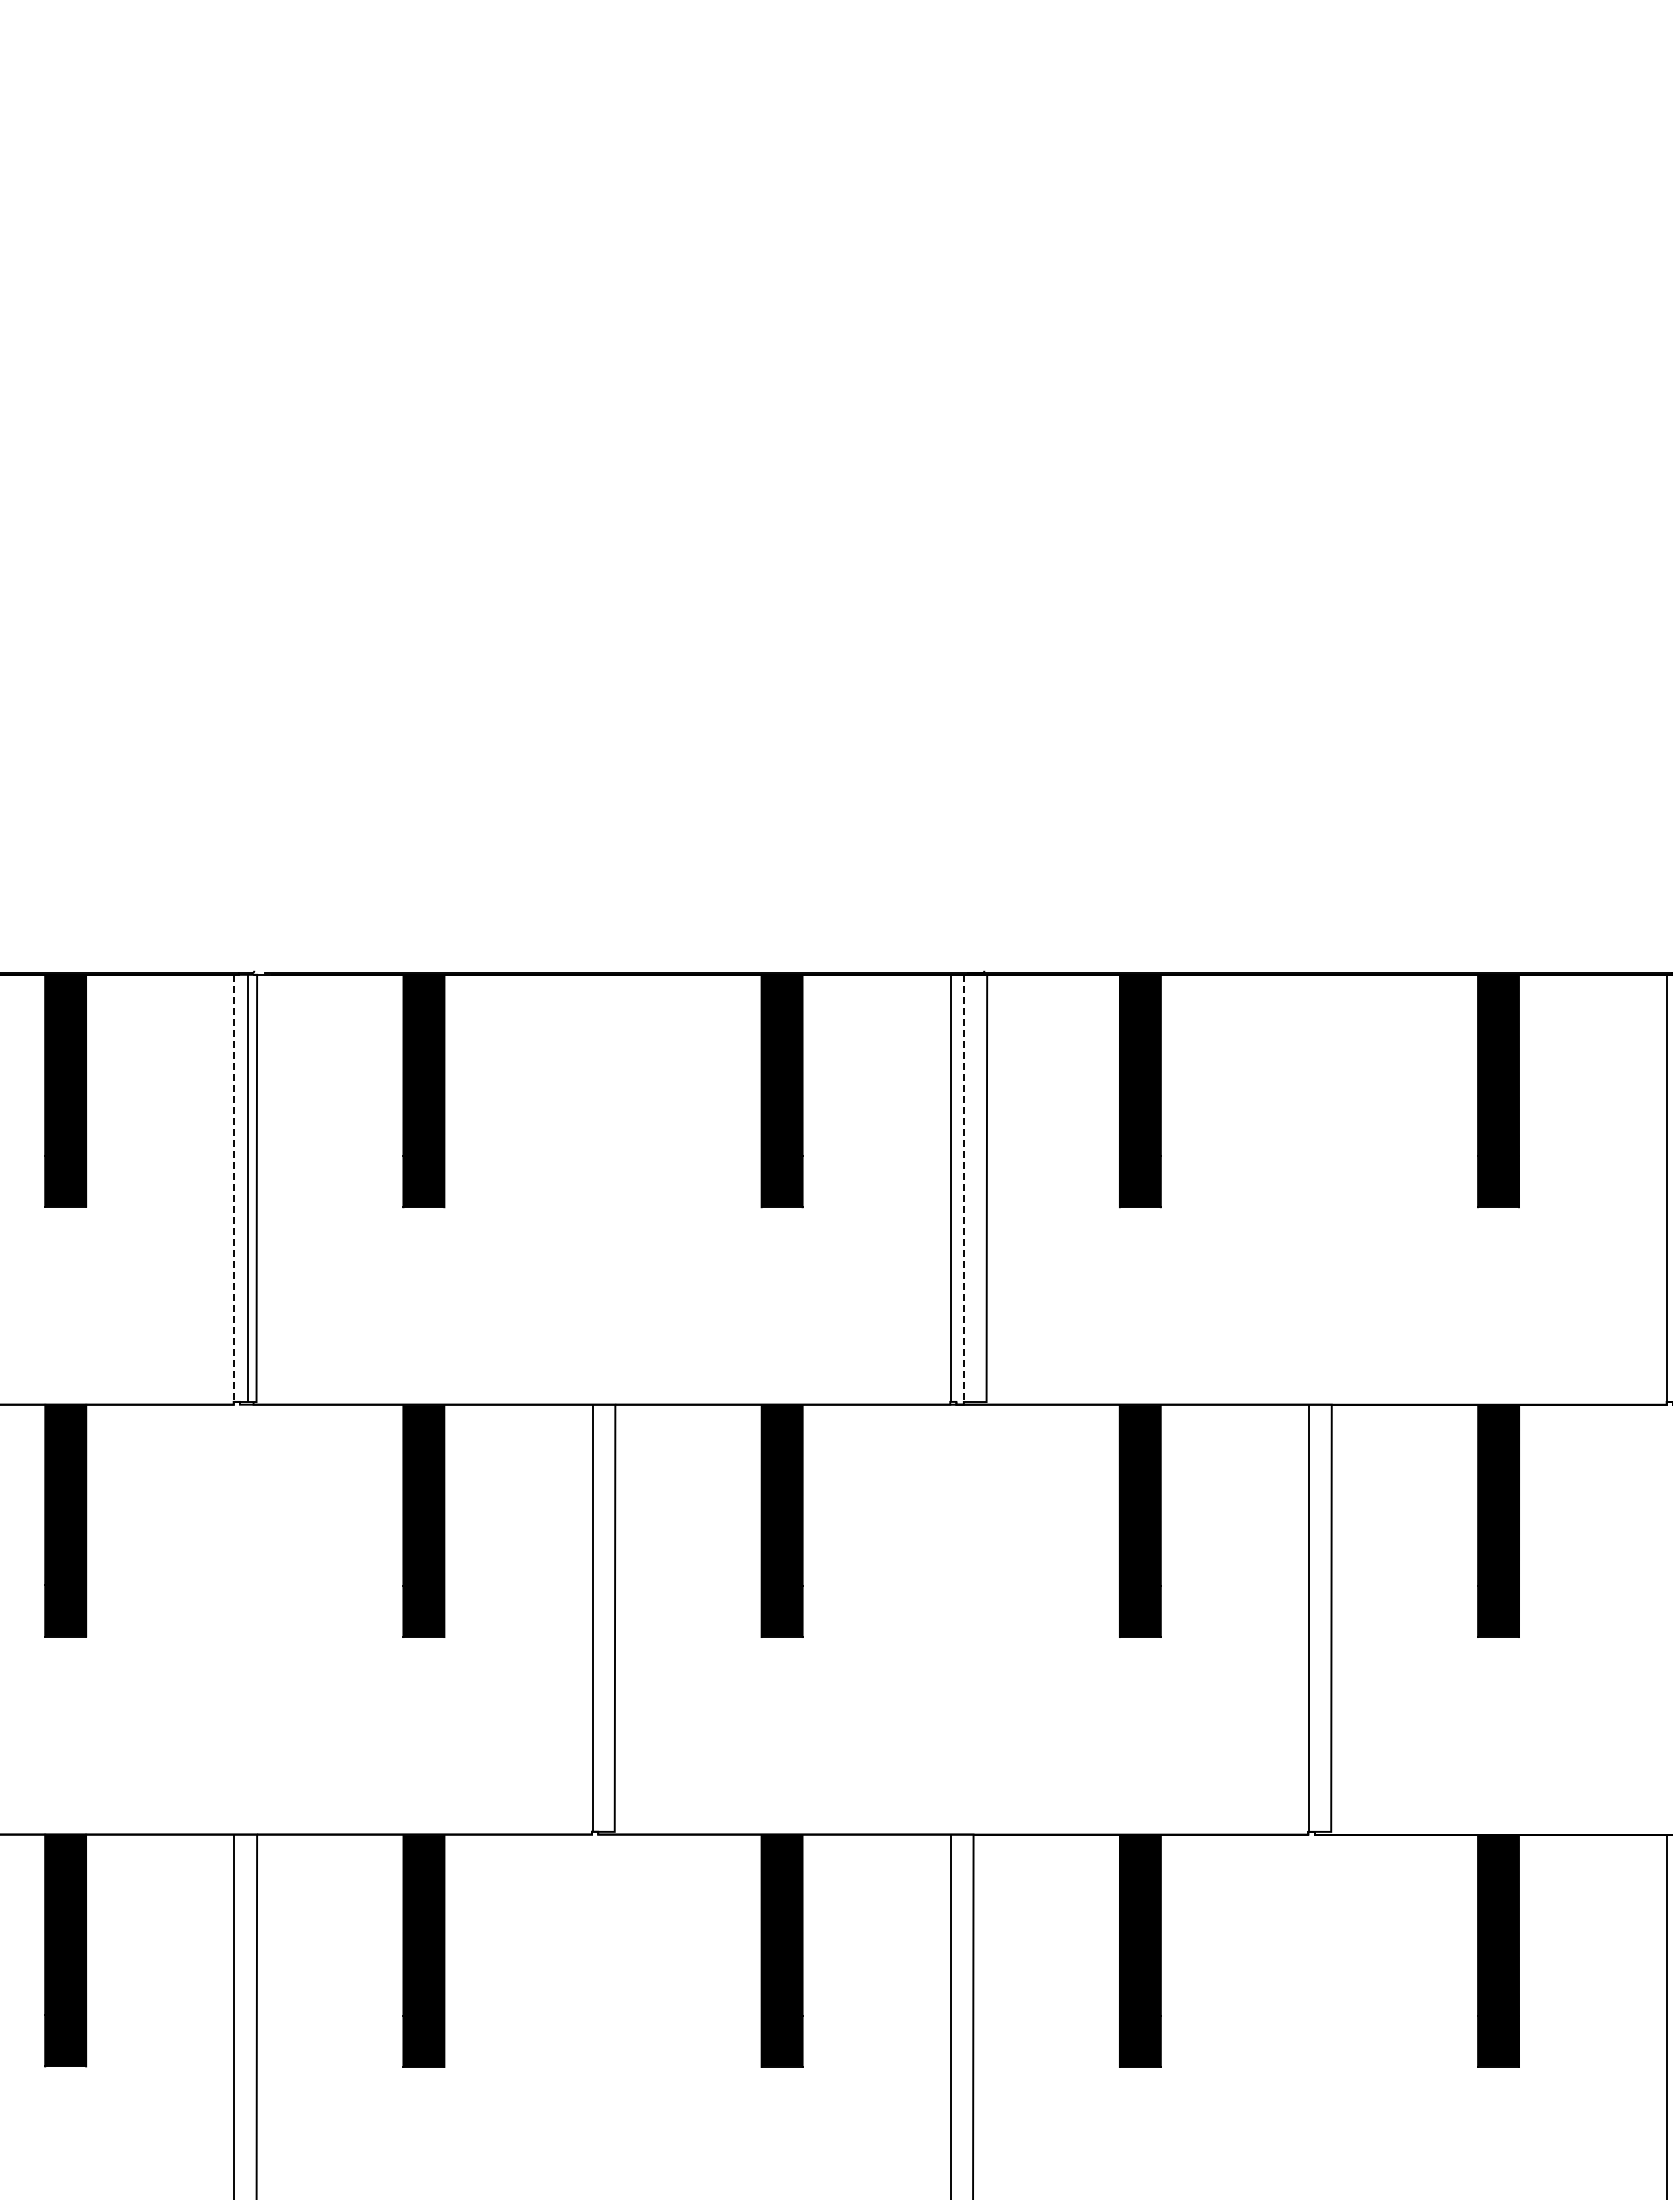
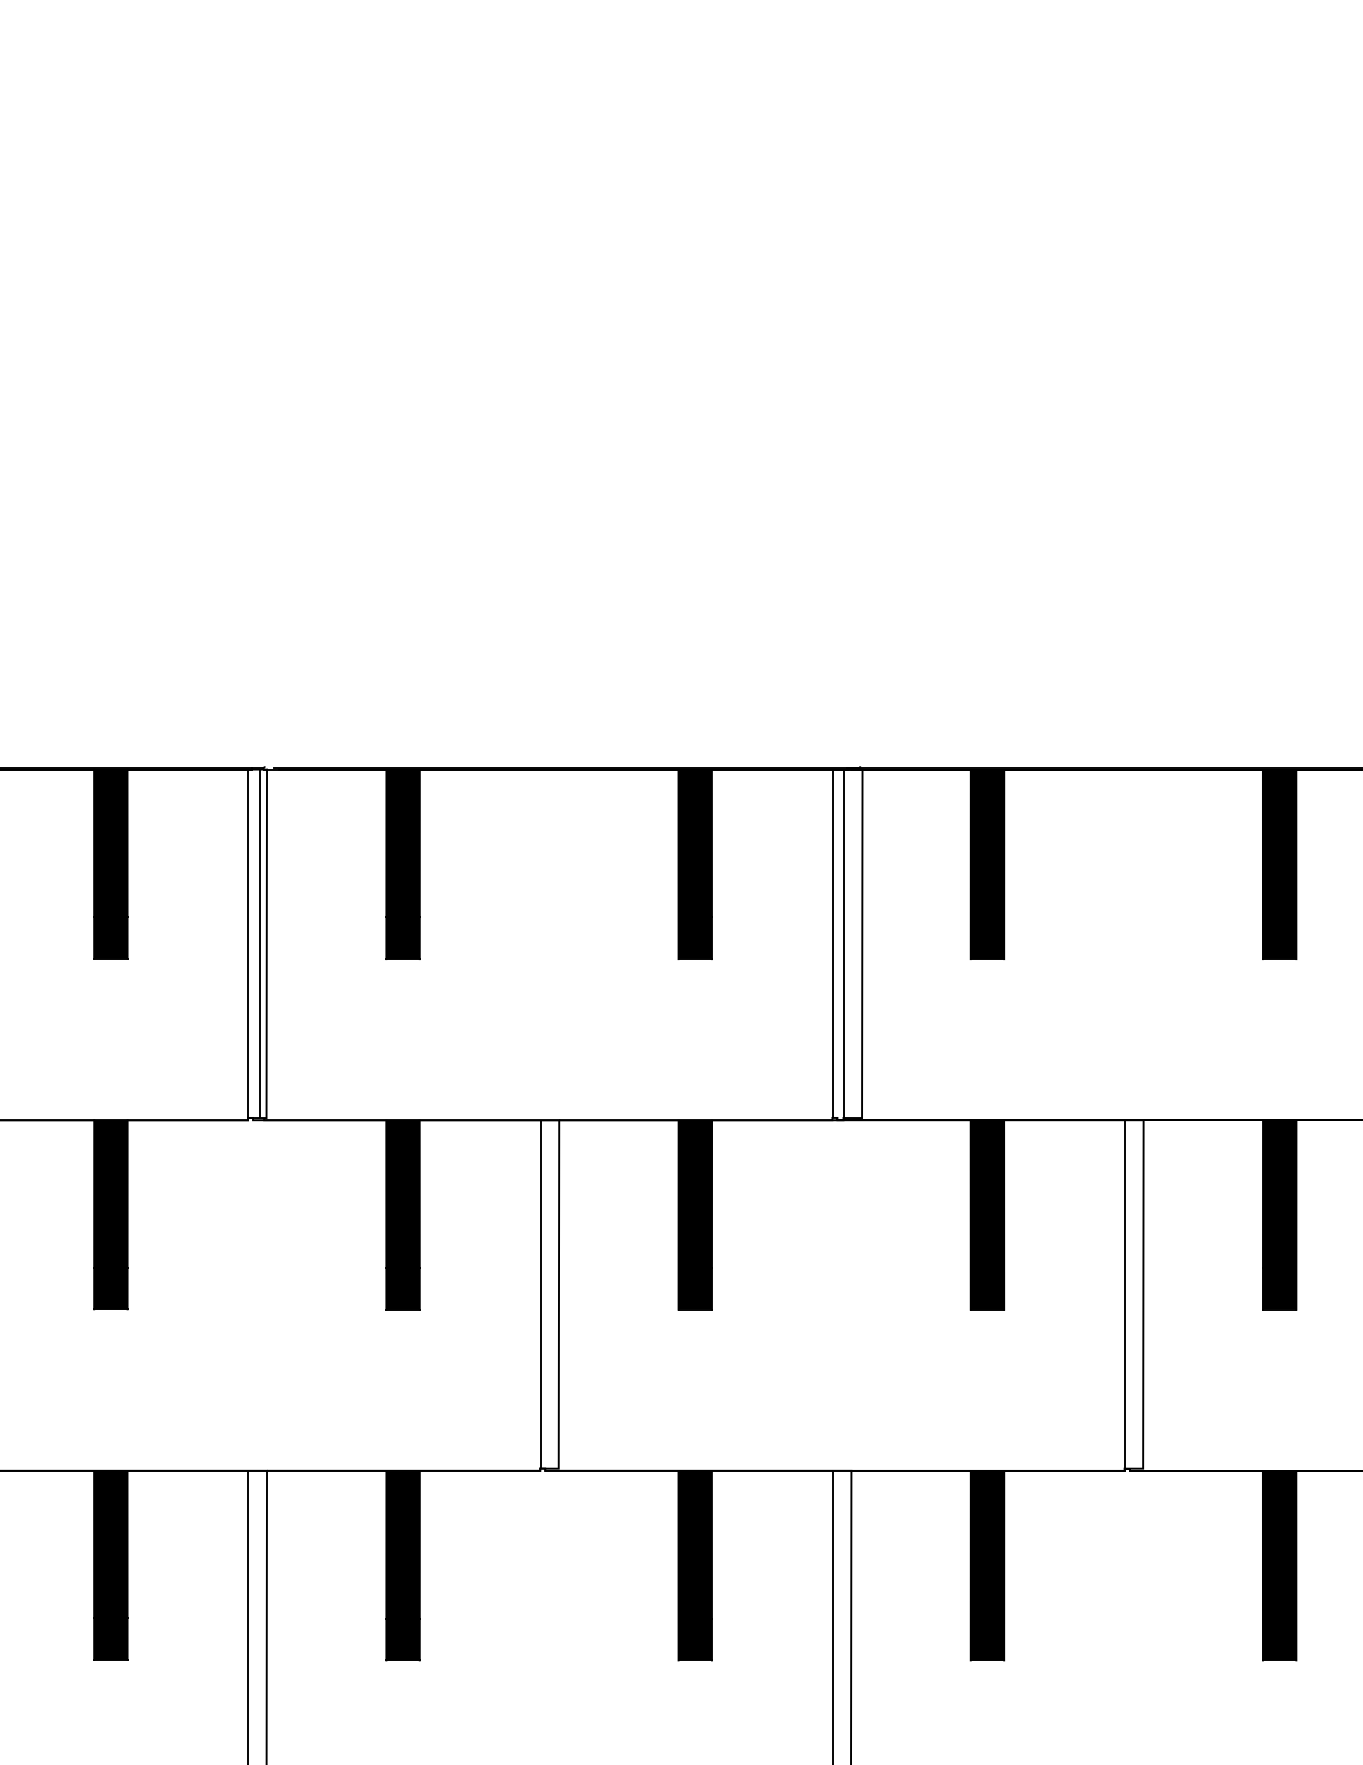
line: (234, 1188) -> (248, 943), dashed -> solid
line: (964, 1188) -> (844, 943), dashed -> solid

